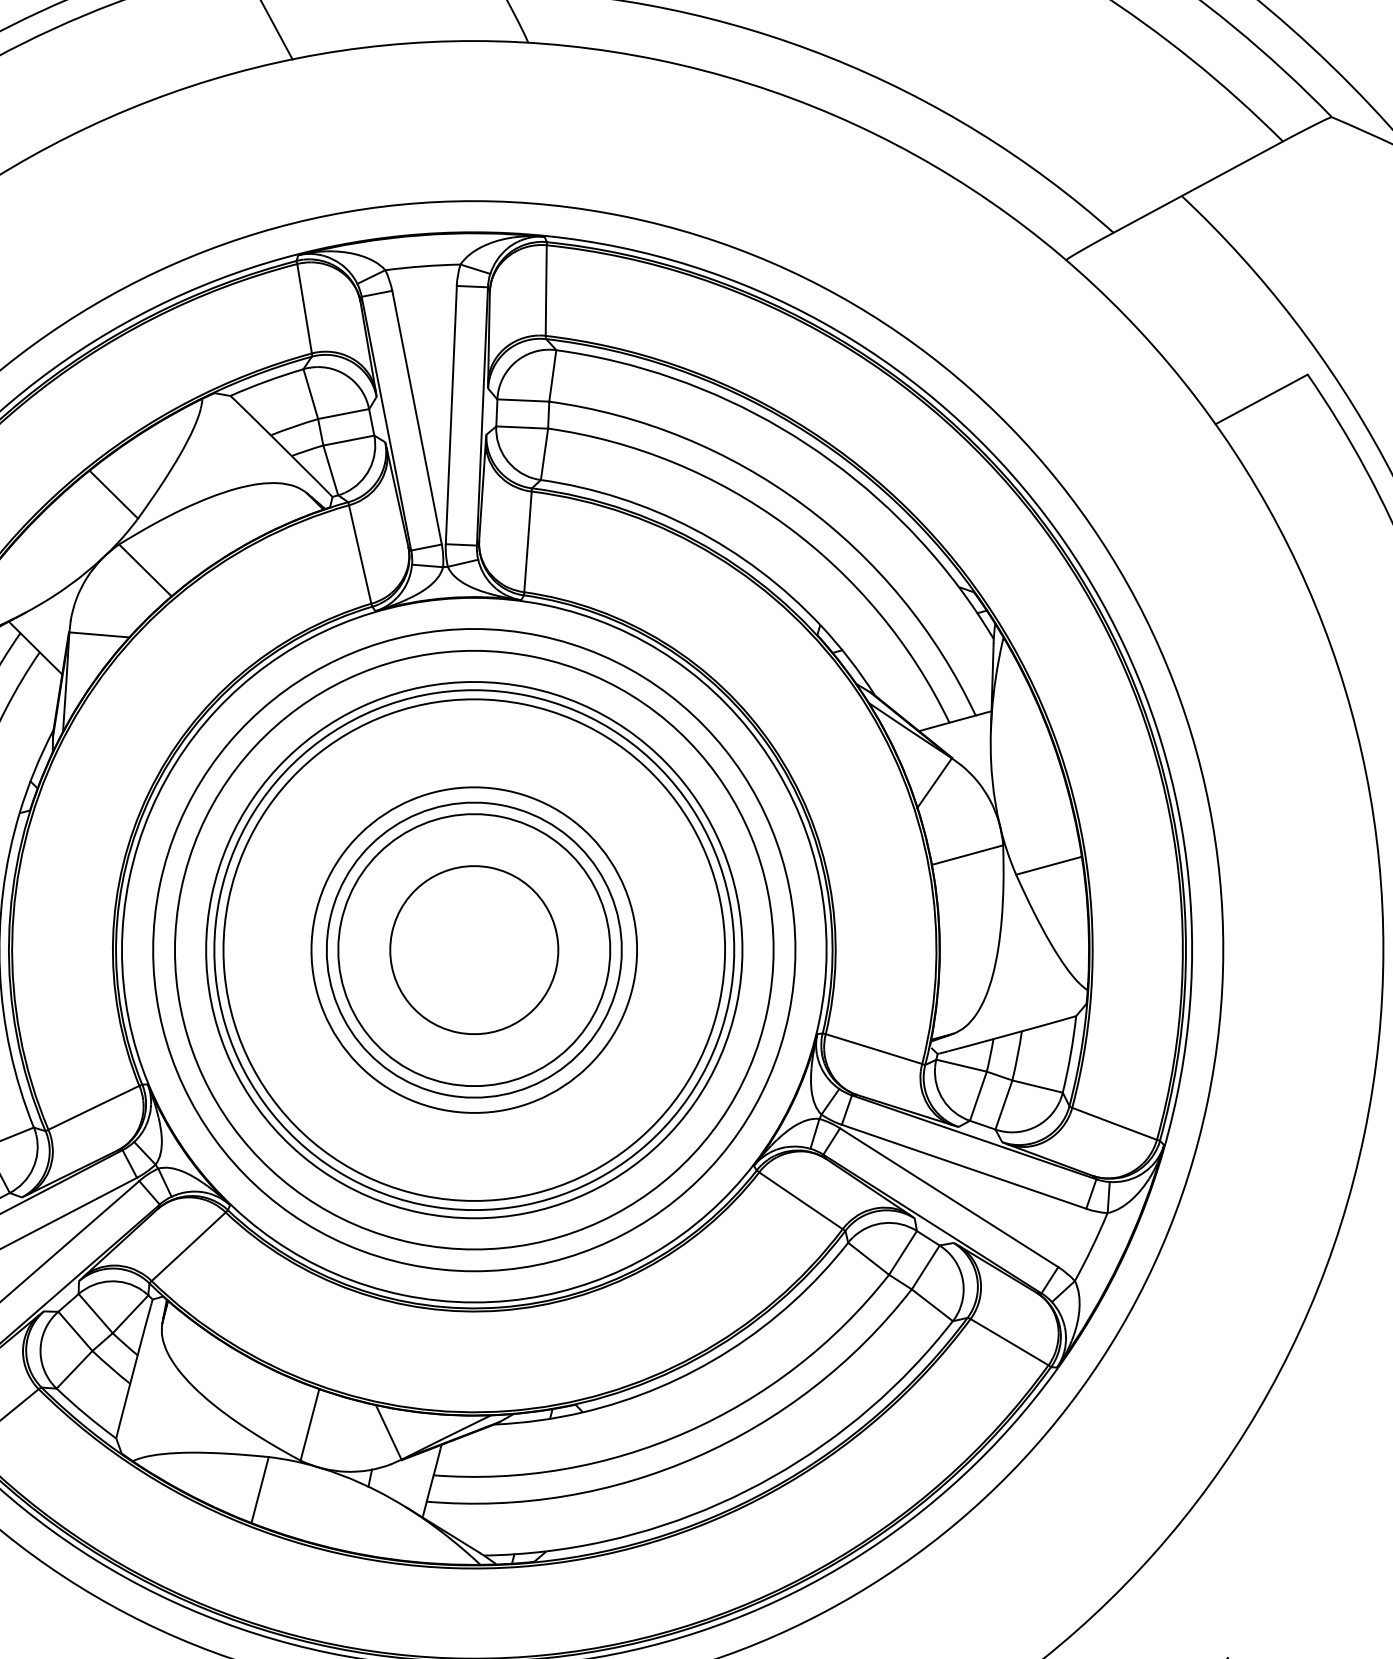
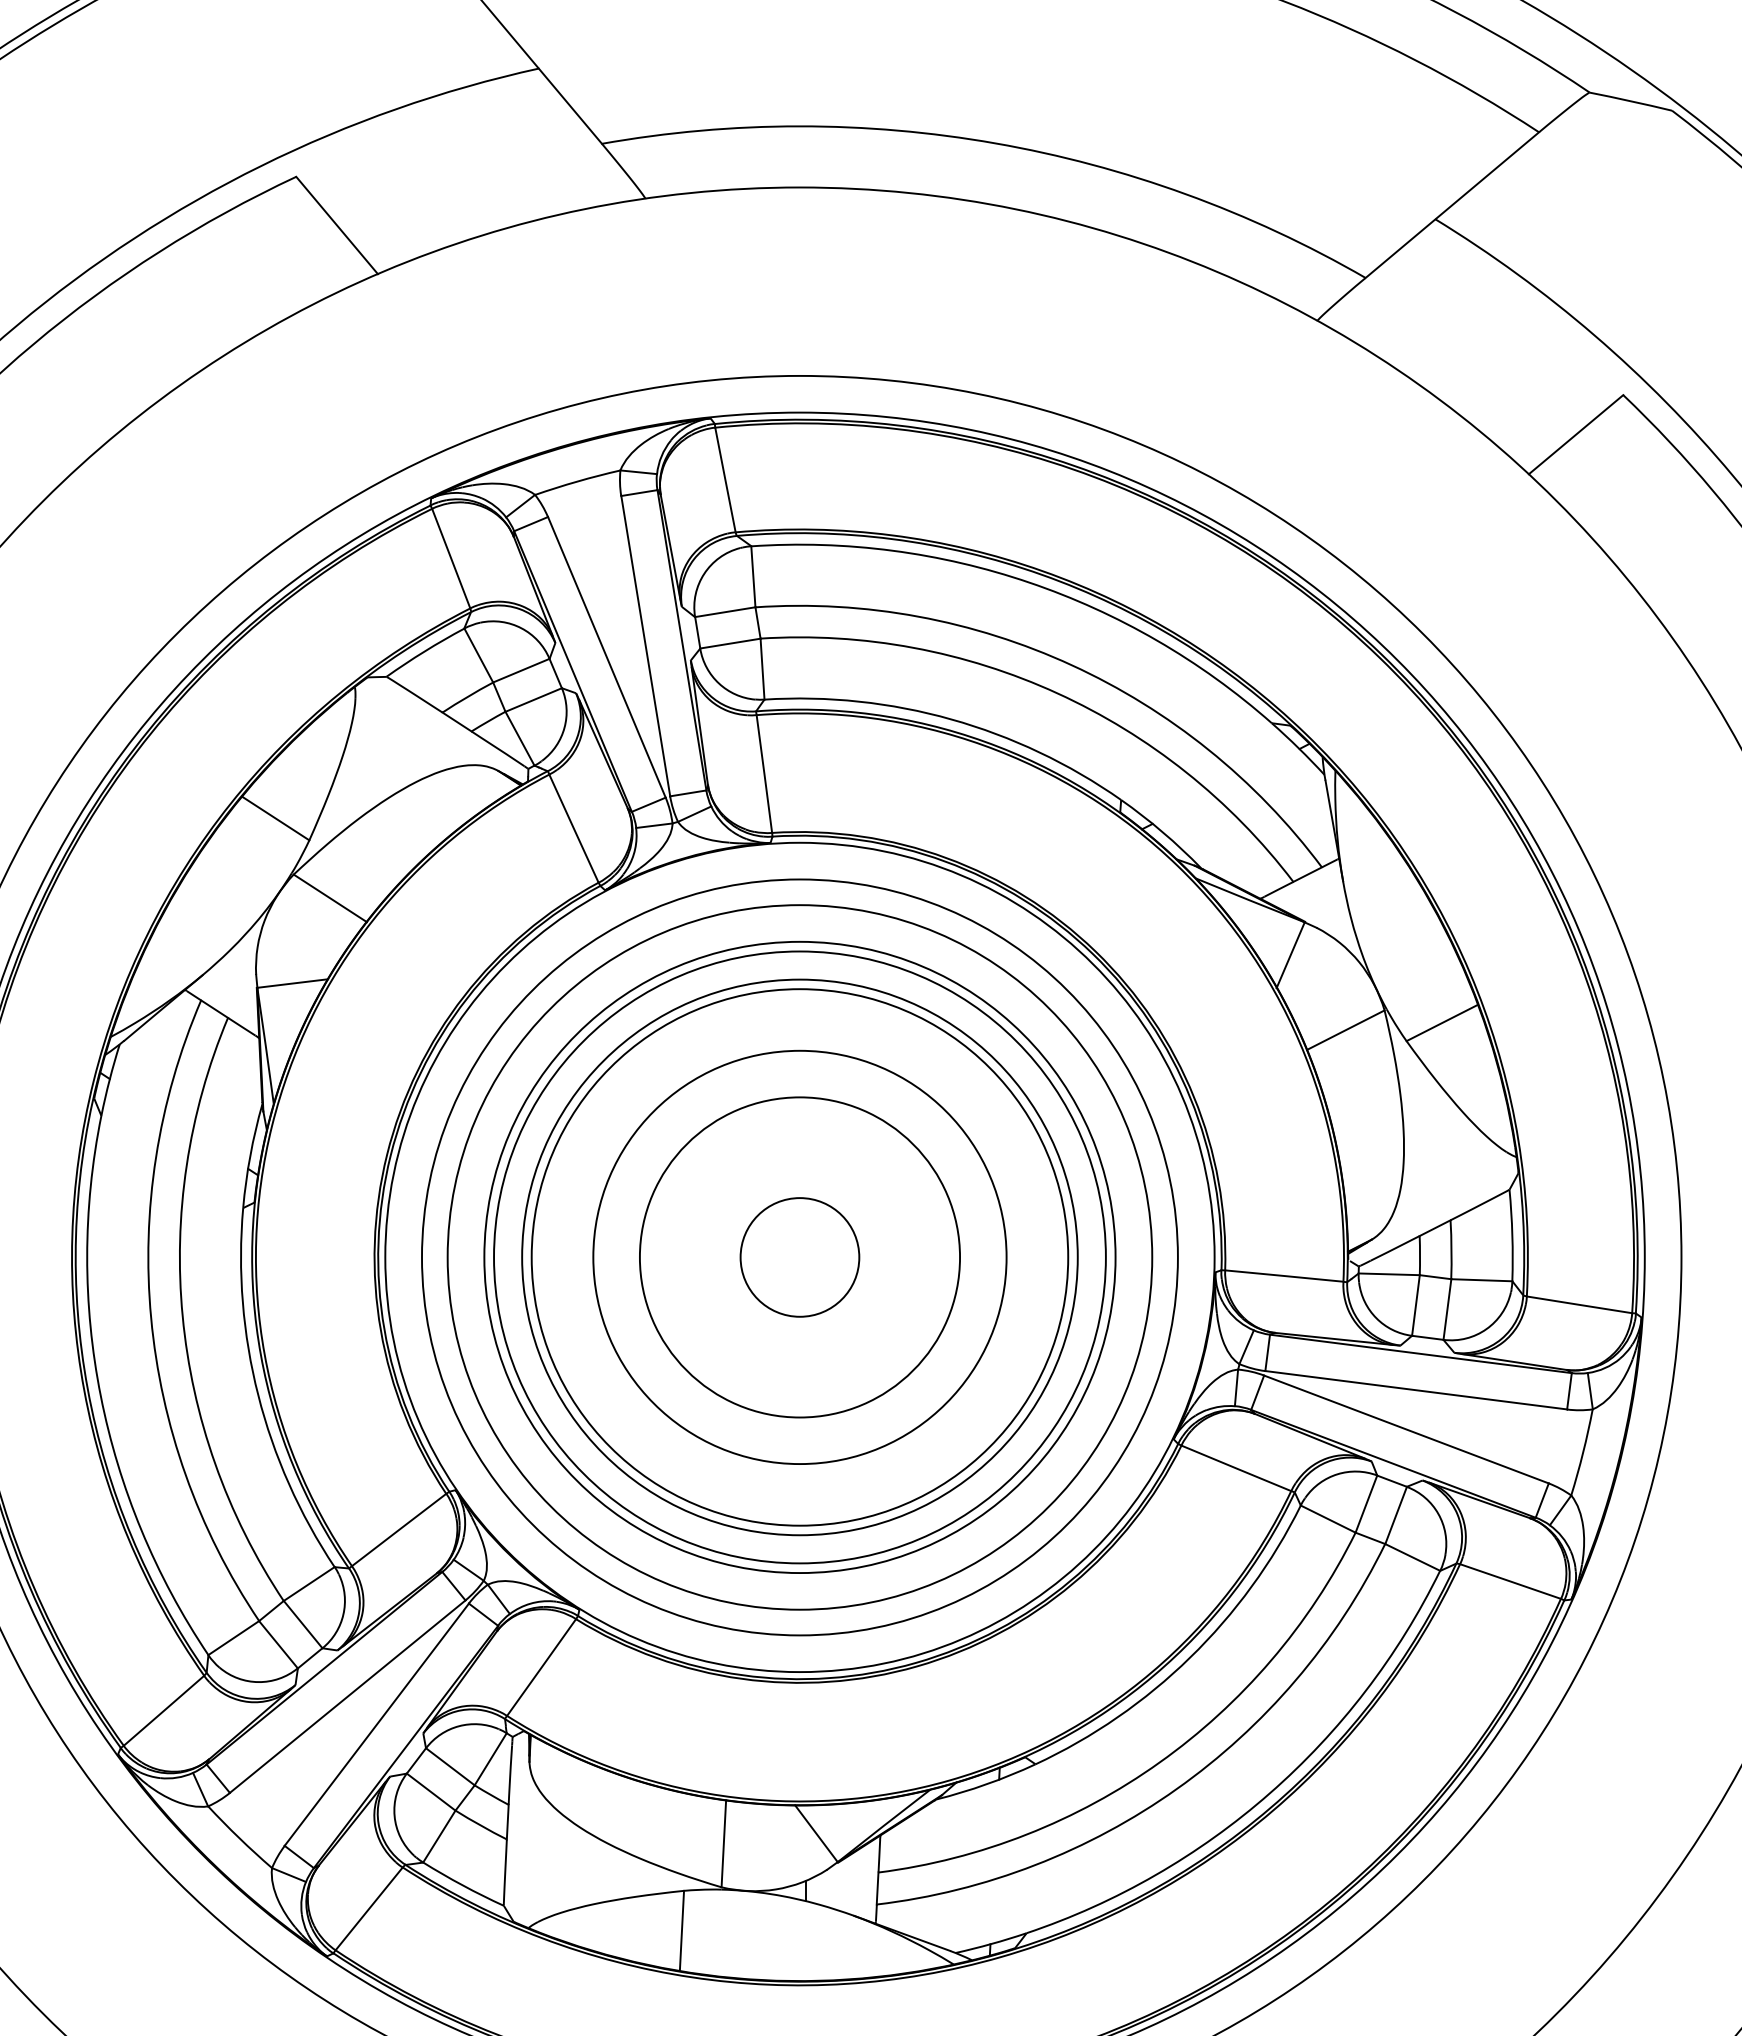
circle: (473, 950) -> (799, 1257), size x0.6
circle: (473, 950) -> (799, 1257), size x0.7
circle: (473, 950) -> (799, 1257), size x1.4
circle: (473, 950) -> (799, 1257), size x1.6

